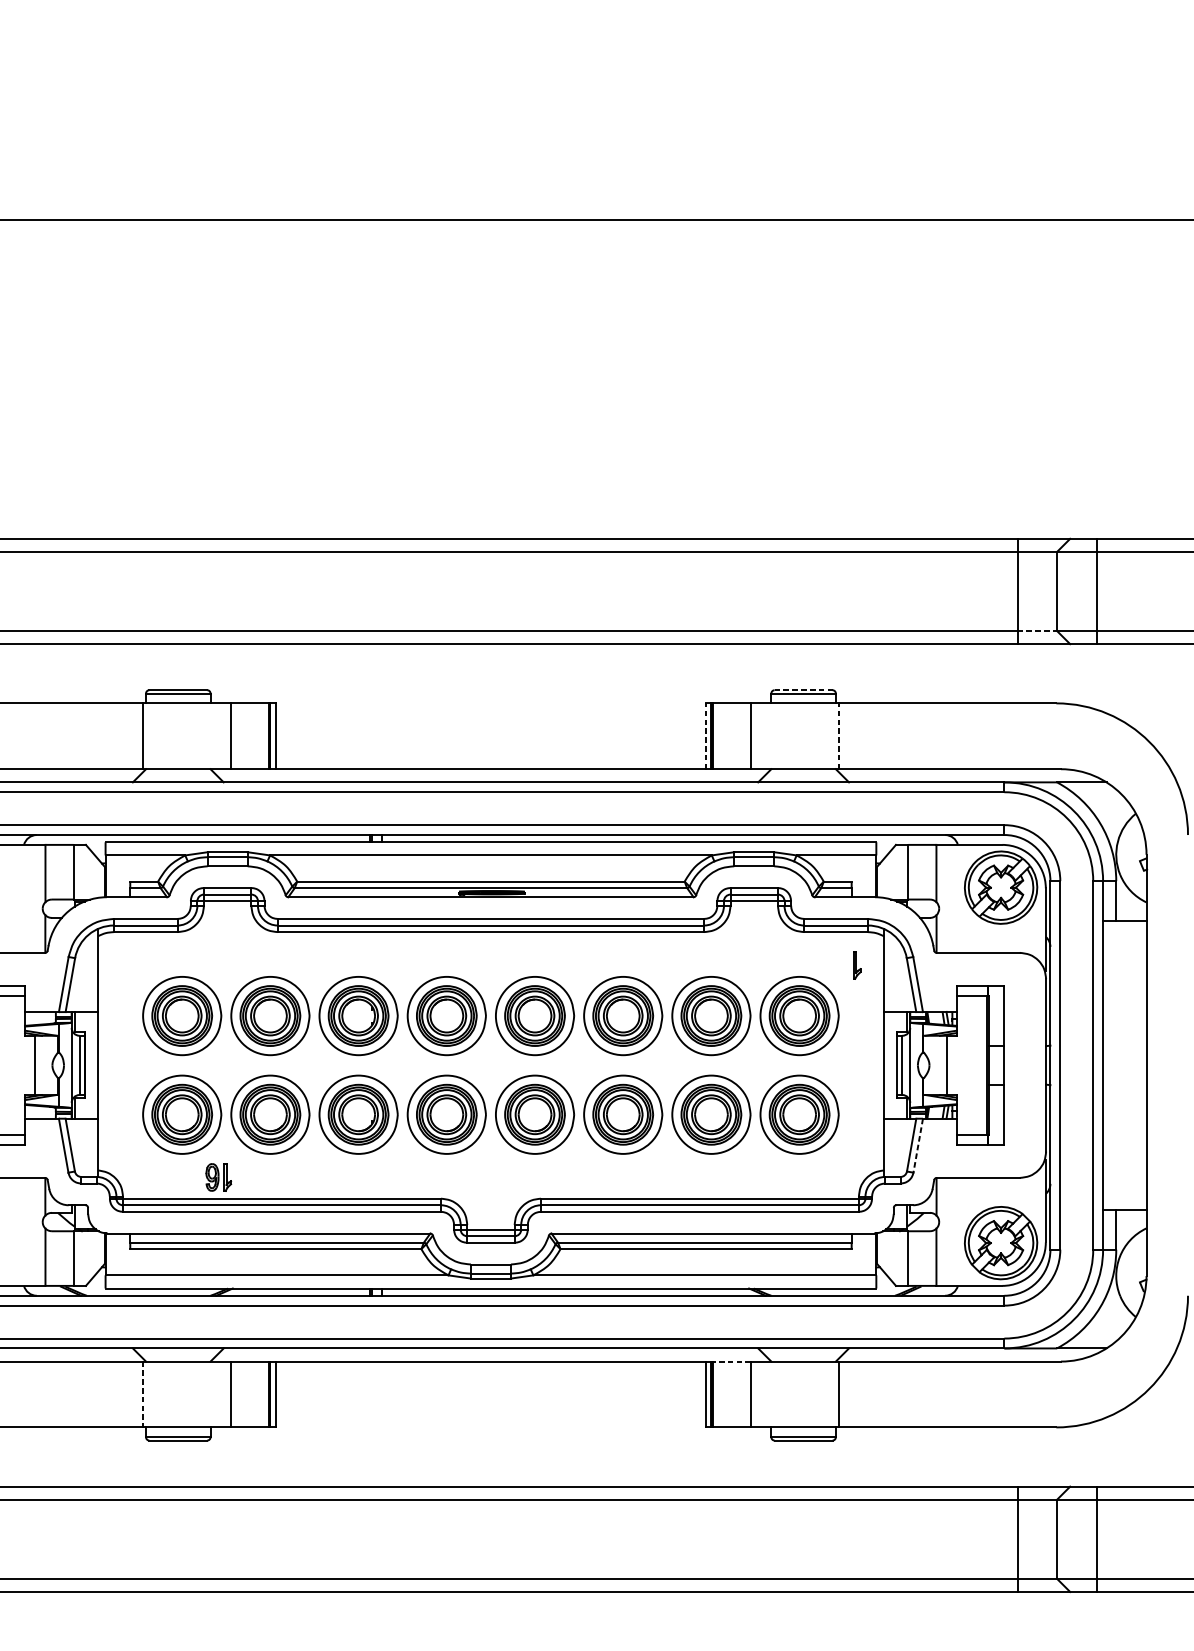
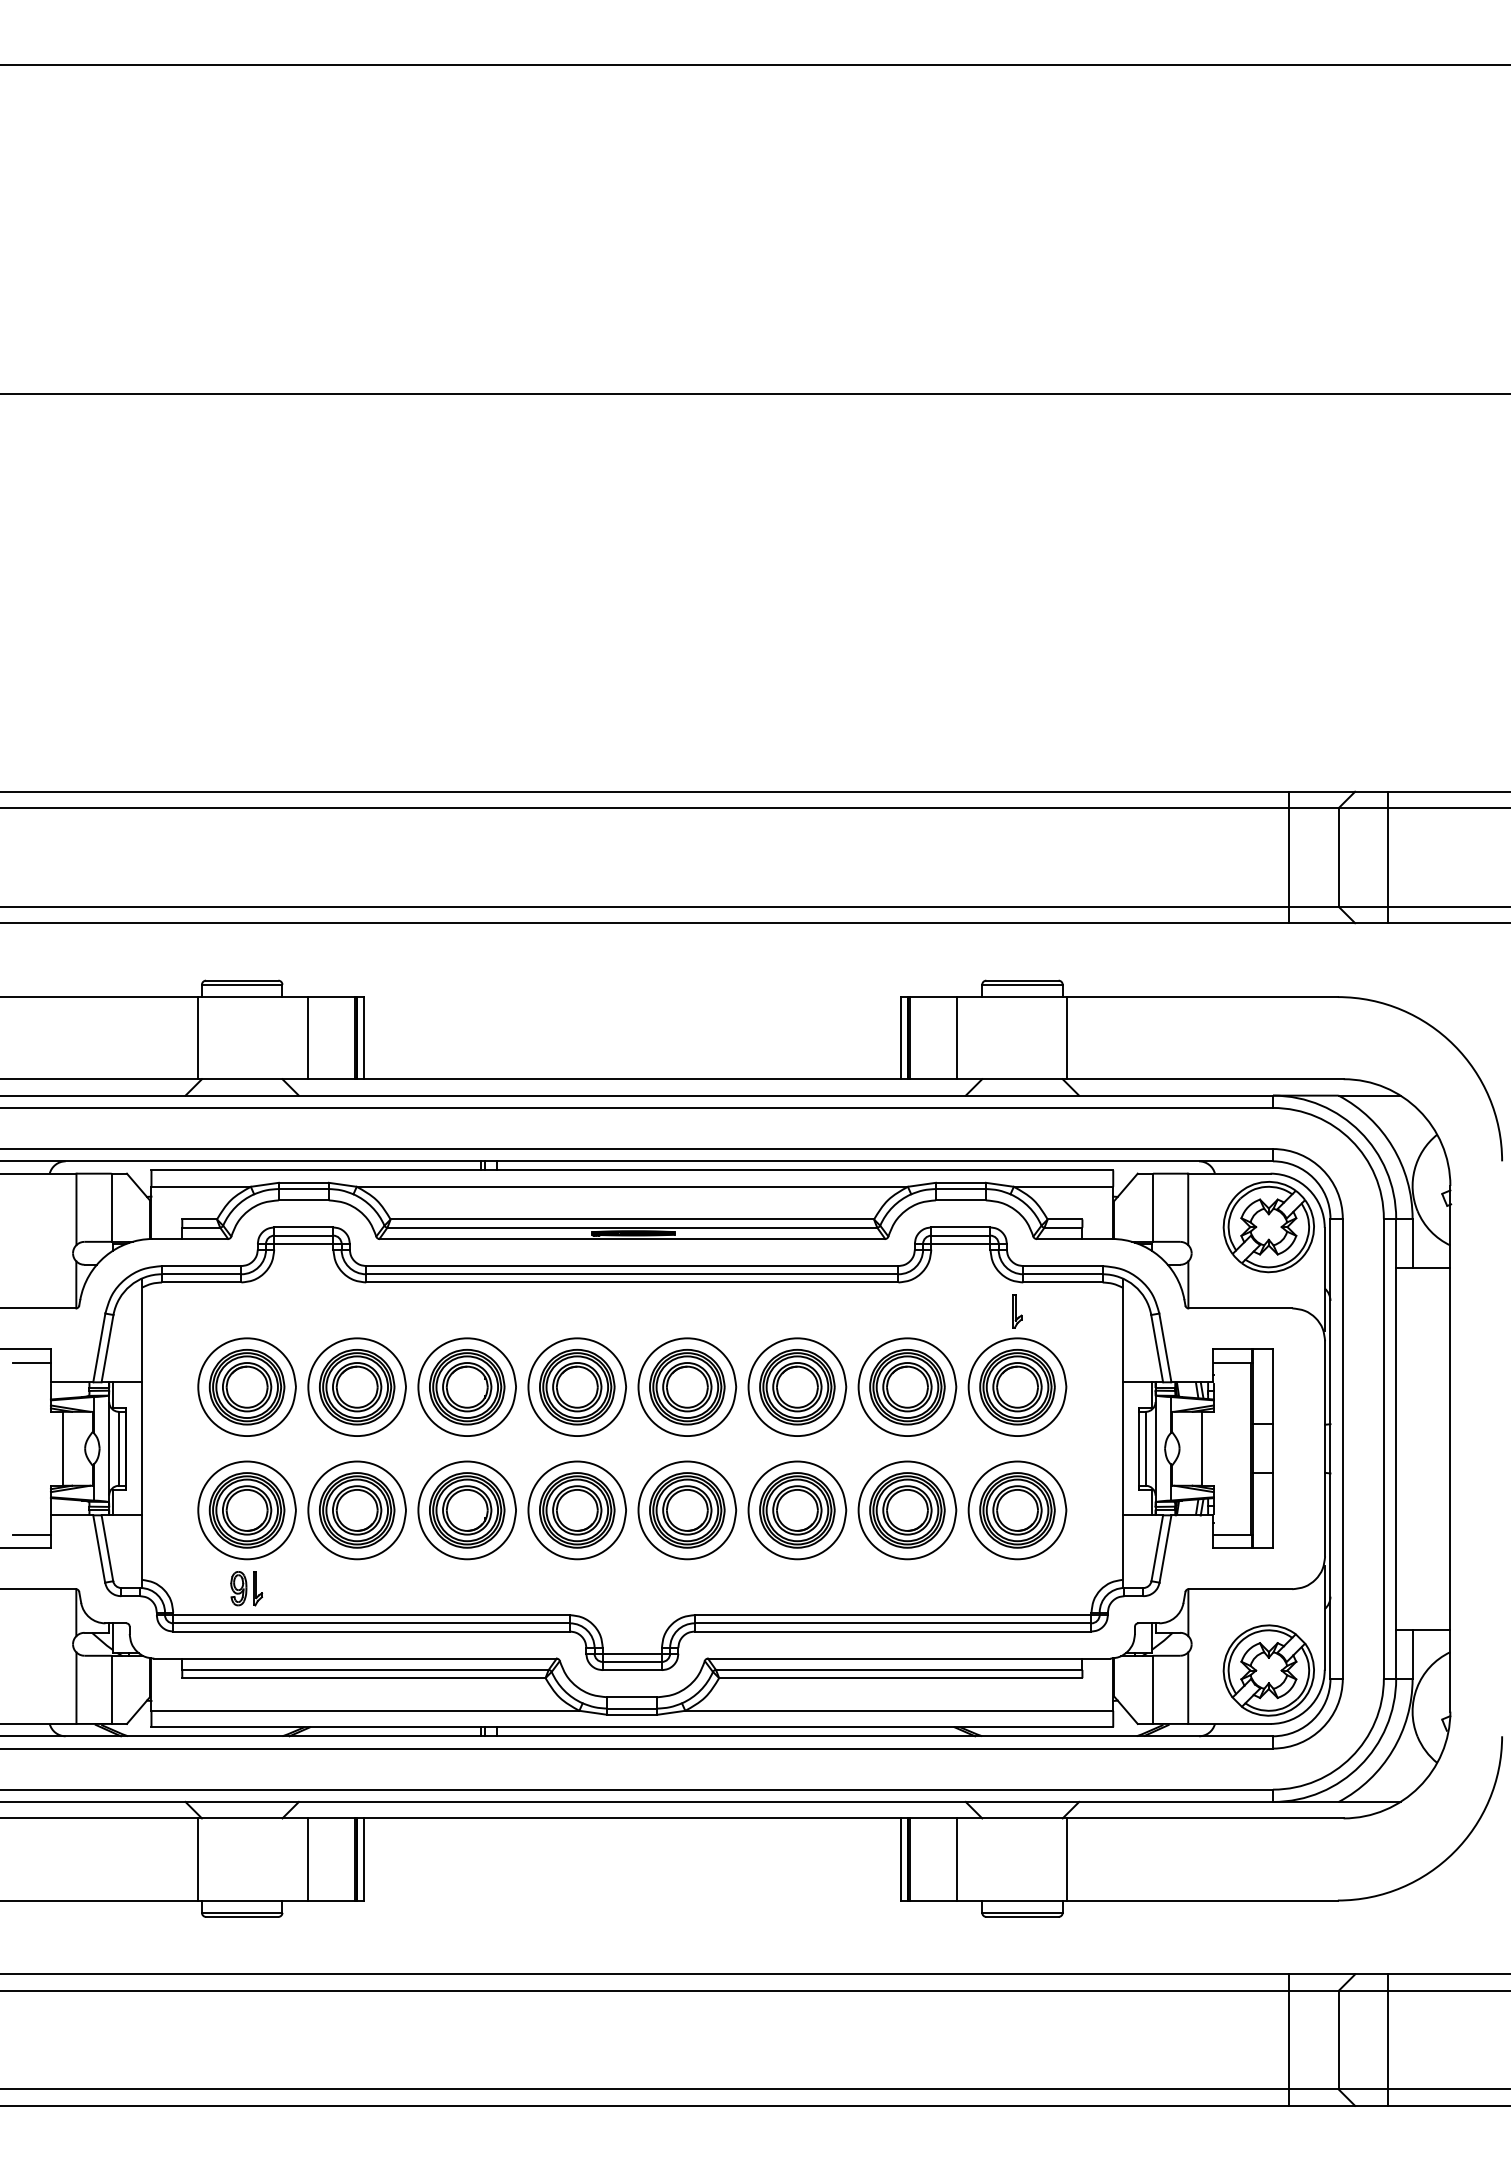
line: (1037, 630) -> (1314, 906), dashed -> solid
line: (803, 690) -> (1022, 980), dashed -> solid
line: (705, 735) -> (900, 1037), dashed -> solid
line: (838, 735) -> (1066, 1037), dashed -> solid
part: (857, 965) -> (1017, 1311), moved
line: (918, 1146) -> (1165, 1549), dashed -> solid
part: (218, 1177) -> (246, 1588), moved
line: (732, 1361) -> (933, 1818), dashed -> solid
line: (142, 1394) -> (197, 1859), dashed -> solid

